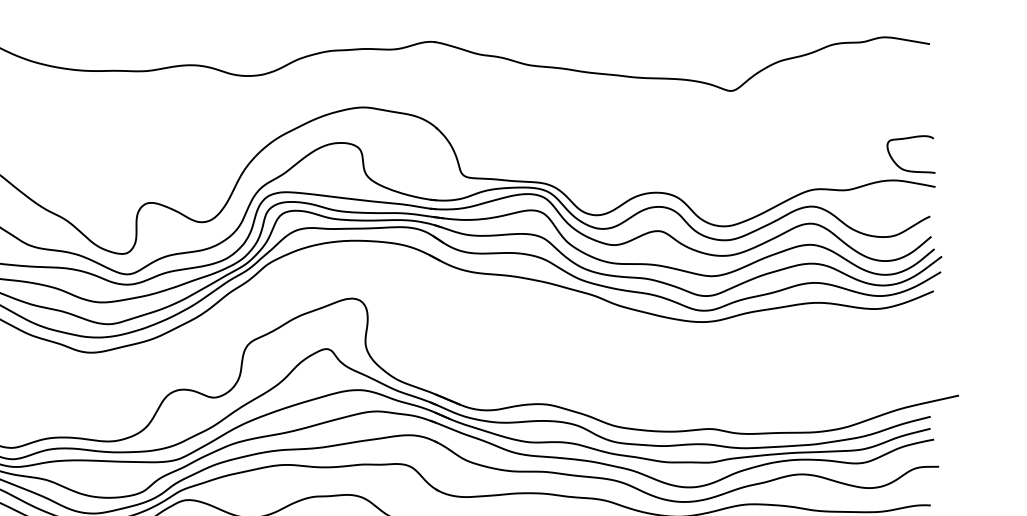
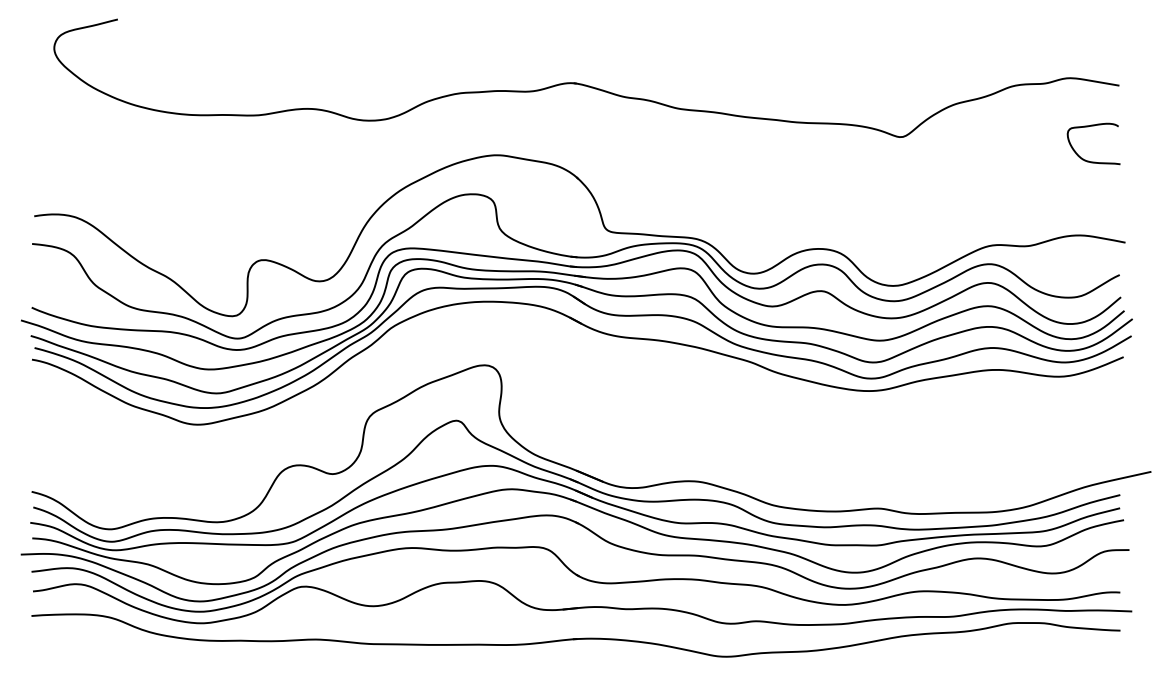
curve: (906, 139) -> (1088, 127), moved

